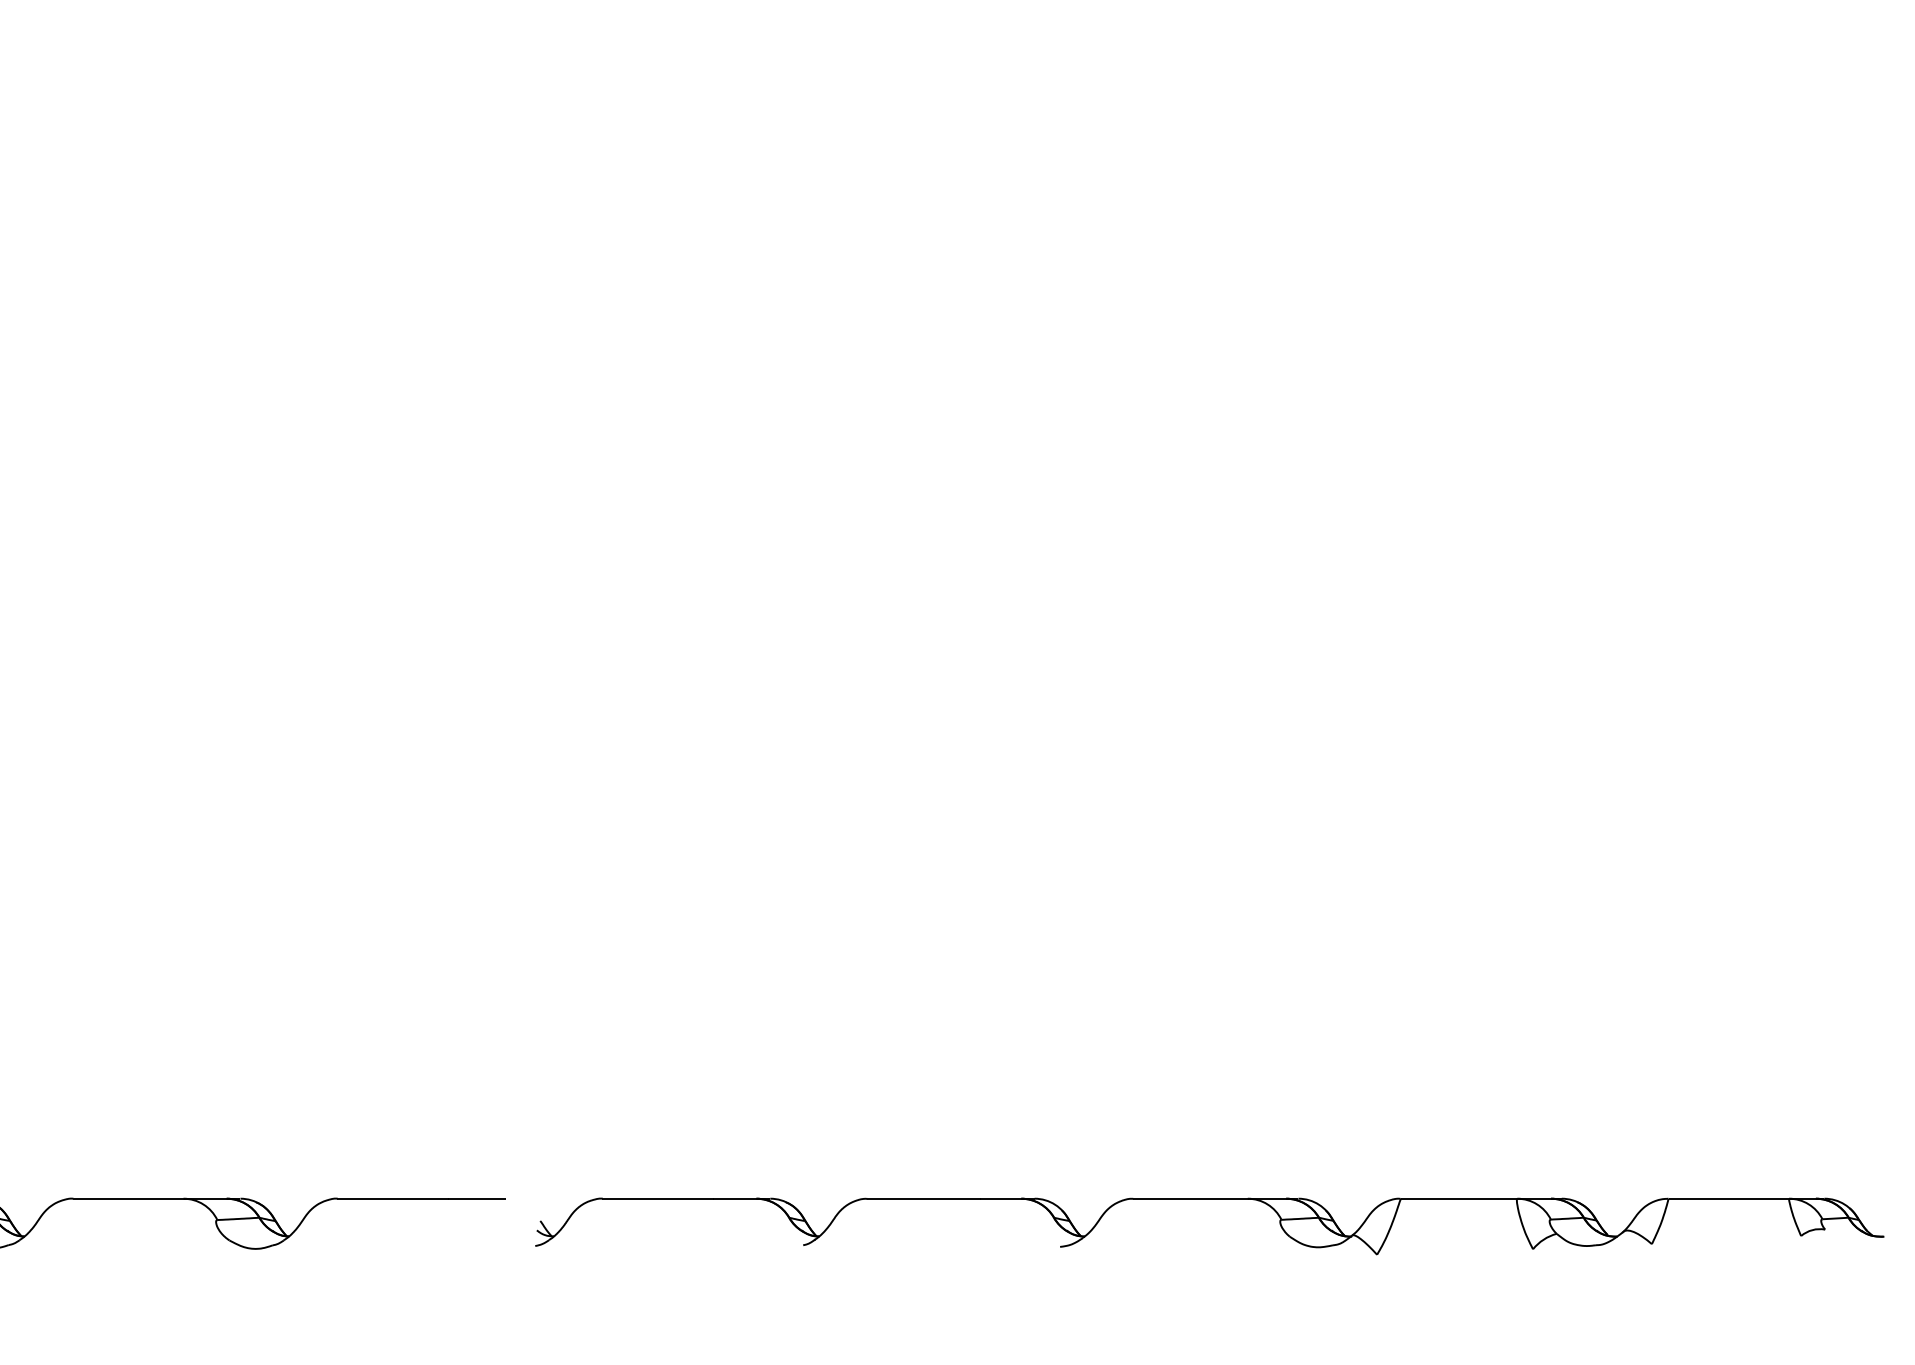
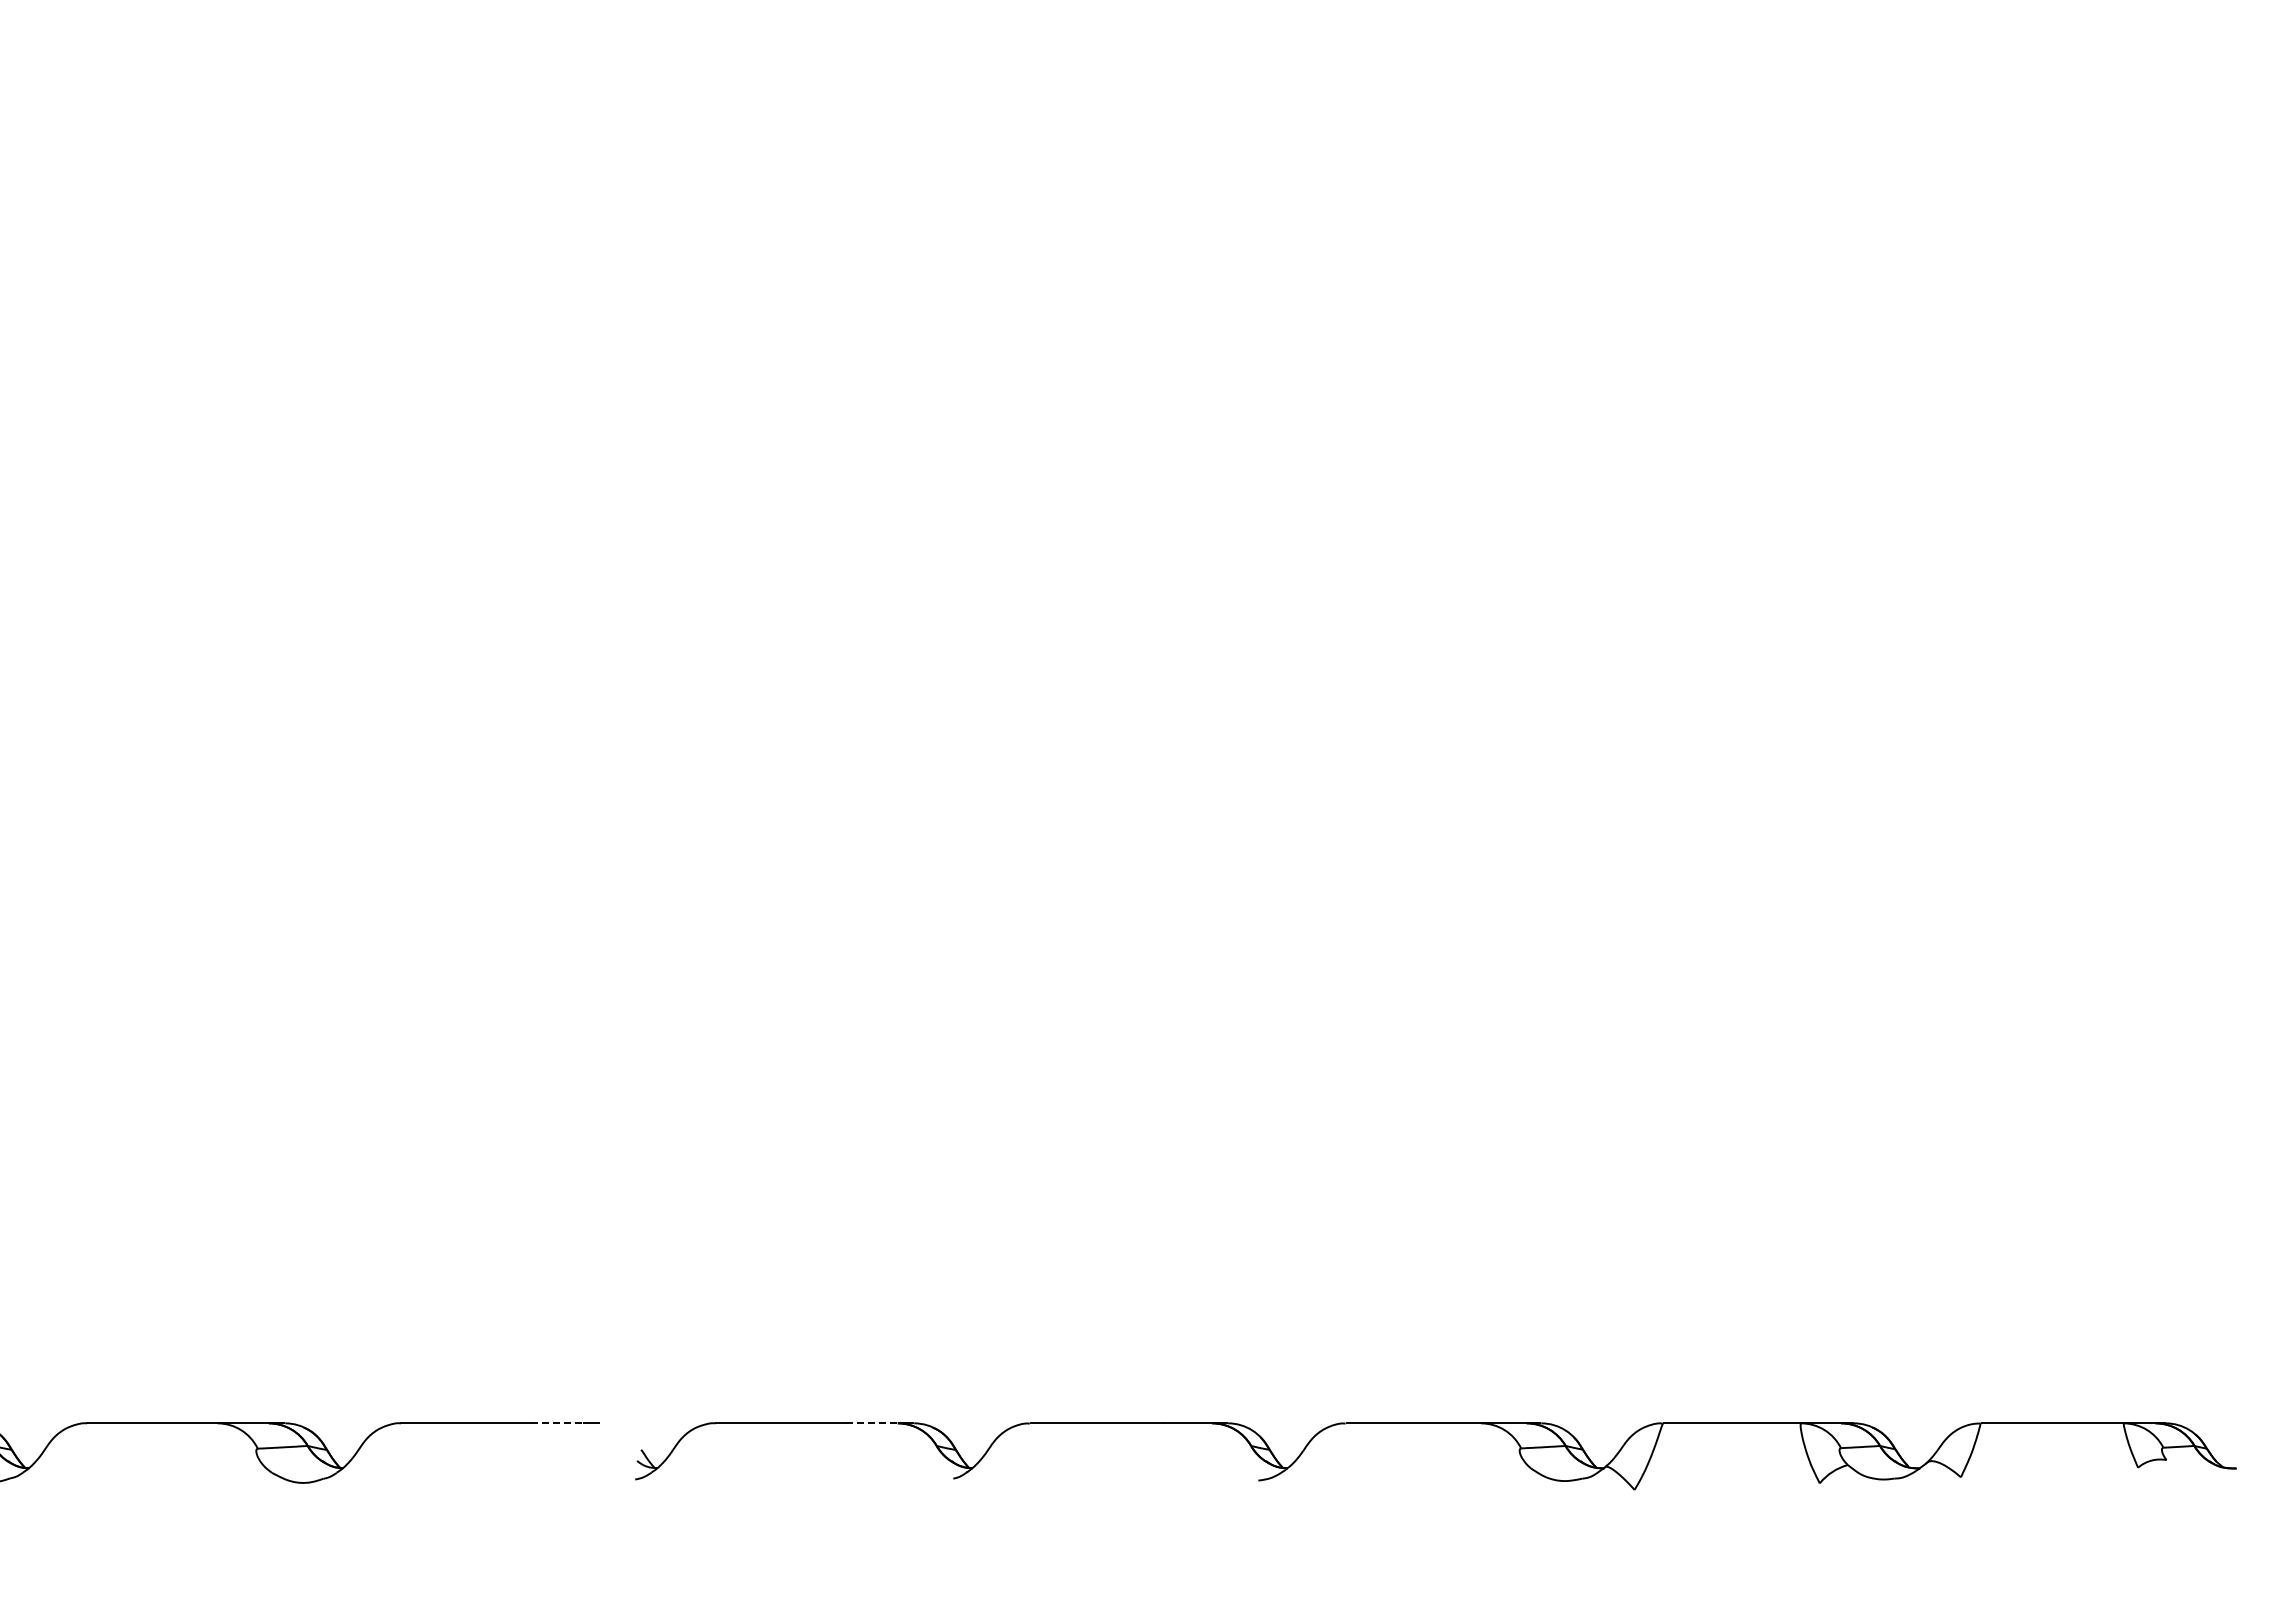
line: (469, 1198) -> (557, 1423), solid -> dashed
line: (735, 1198) -> (872, 1423), solid -> dashed

